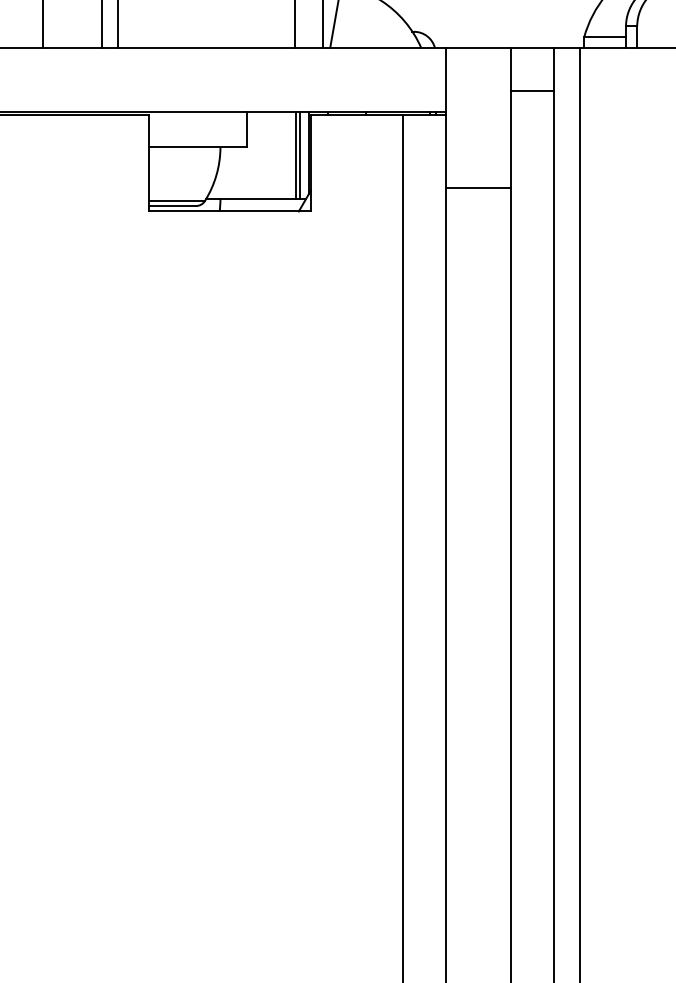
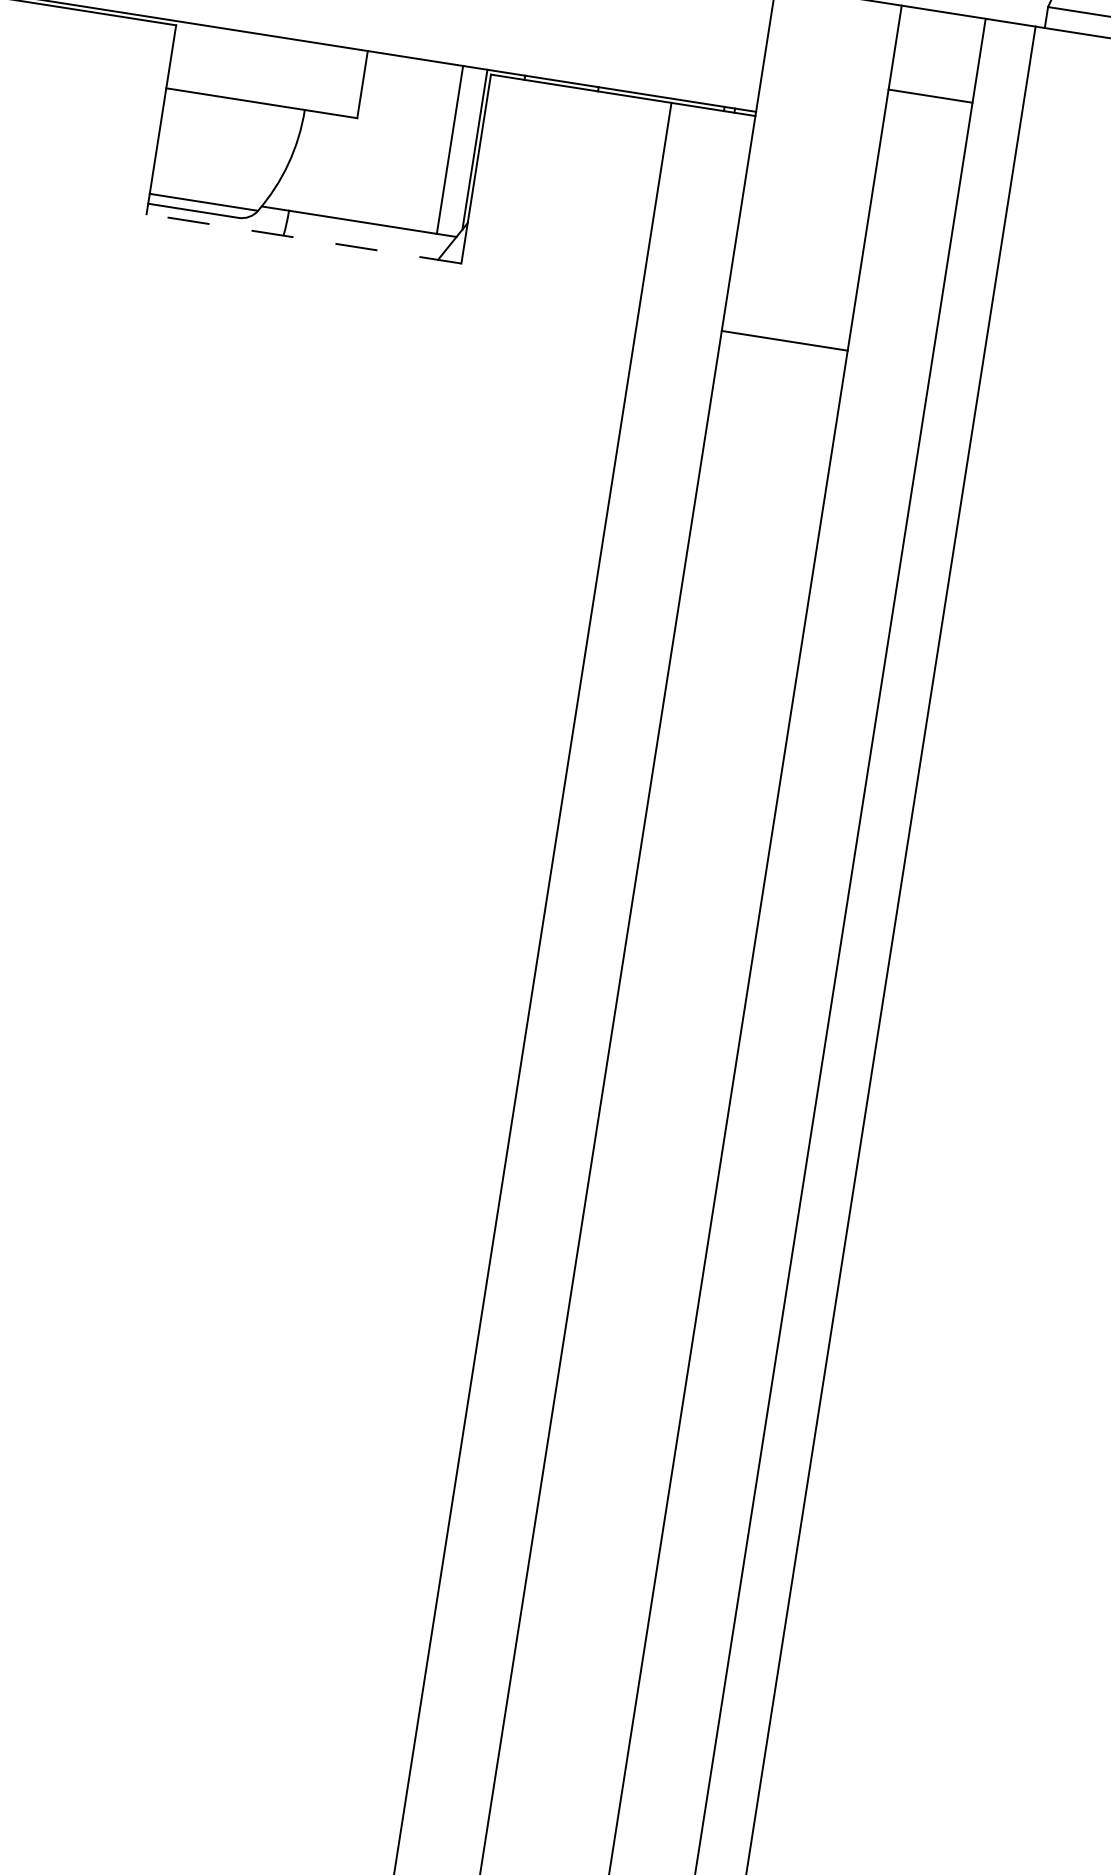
line: (300, 155) -> (458, 151), removed
line: (478, 187) -> (784, 340), moved
line: (230, 211) -> (304, 239), solid -> dashed

